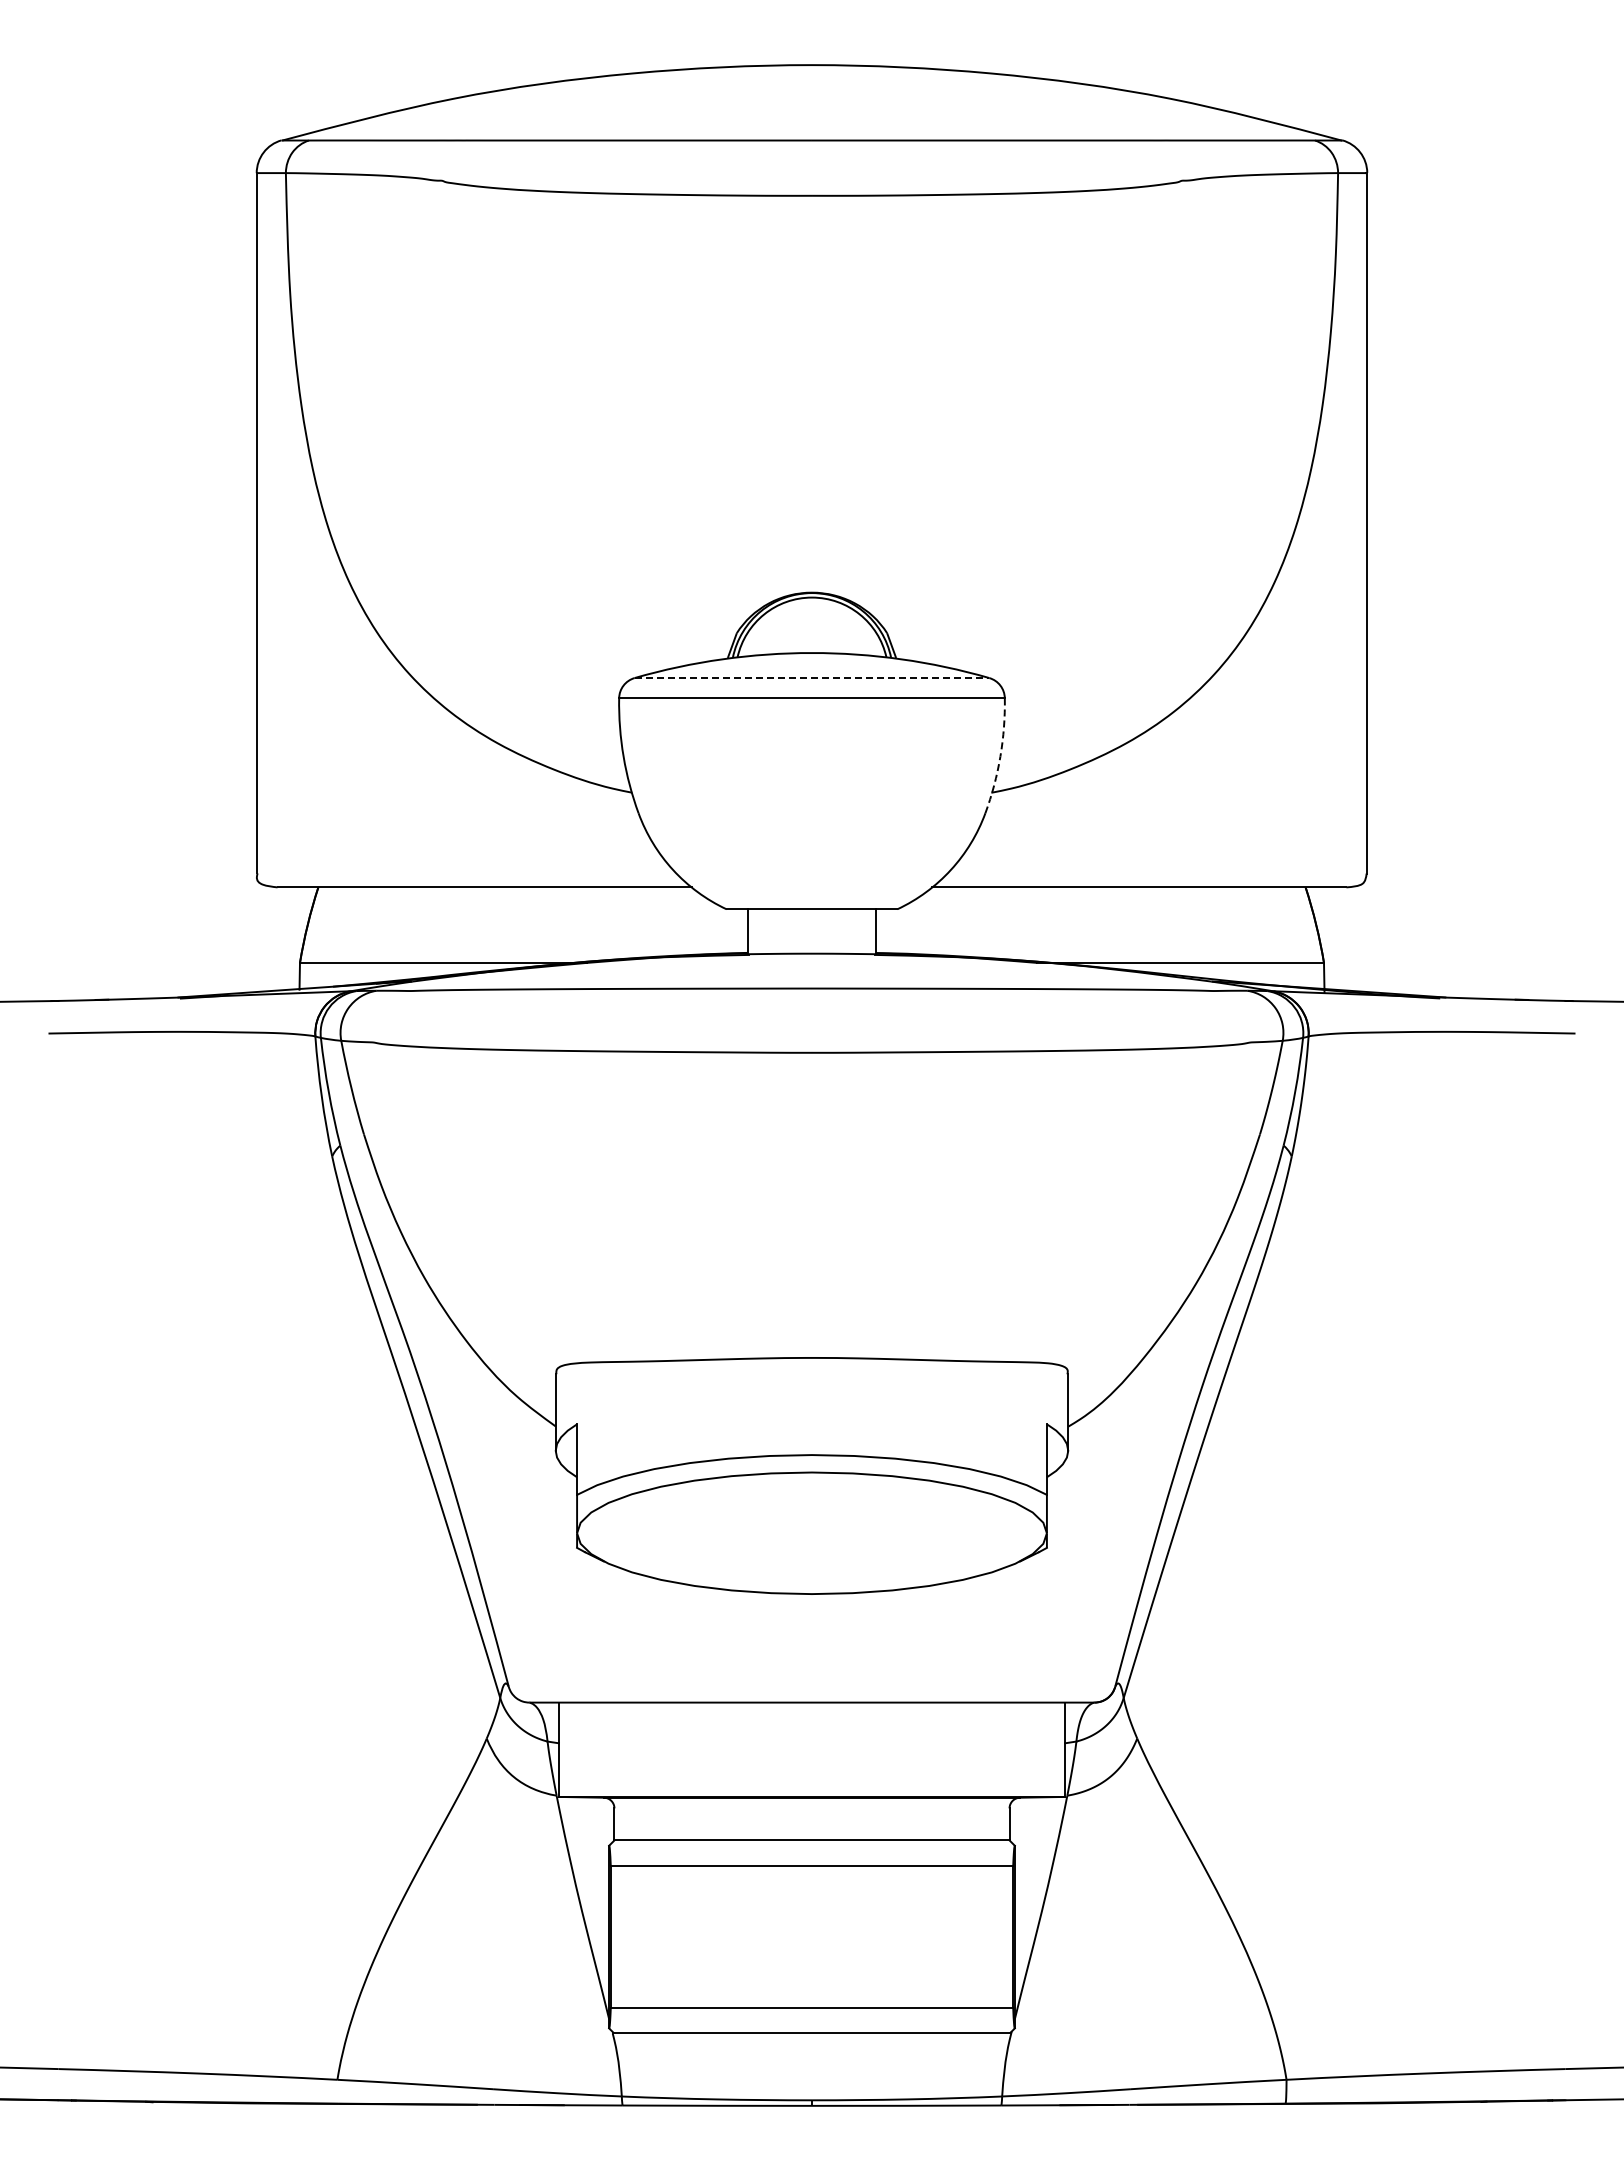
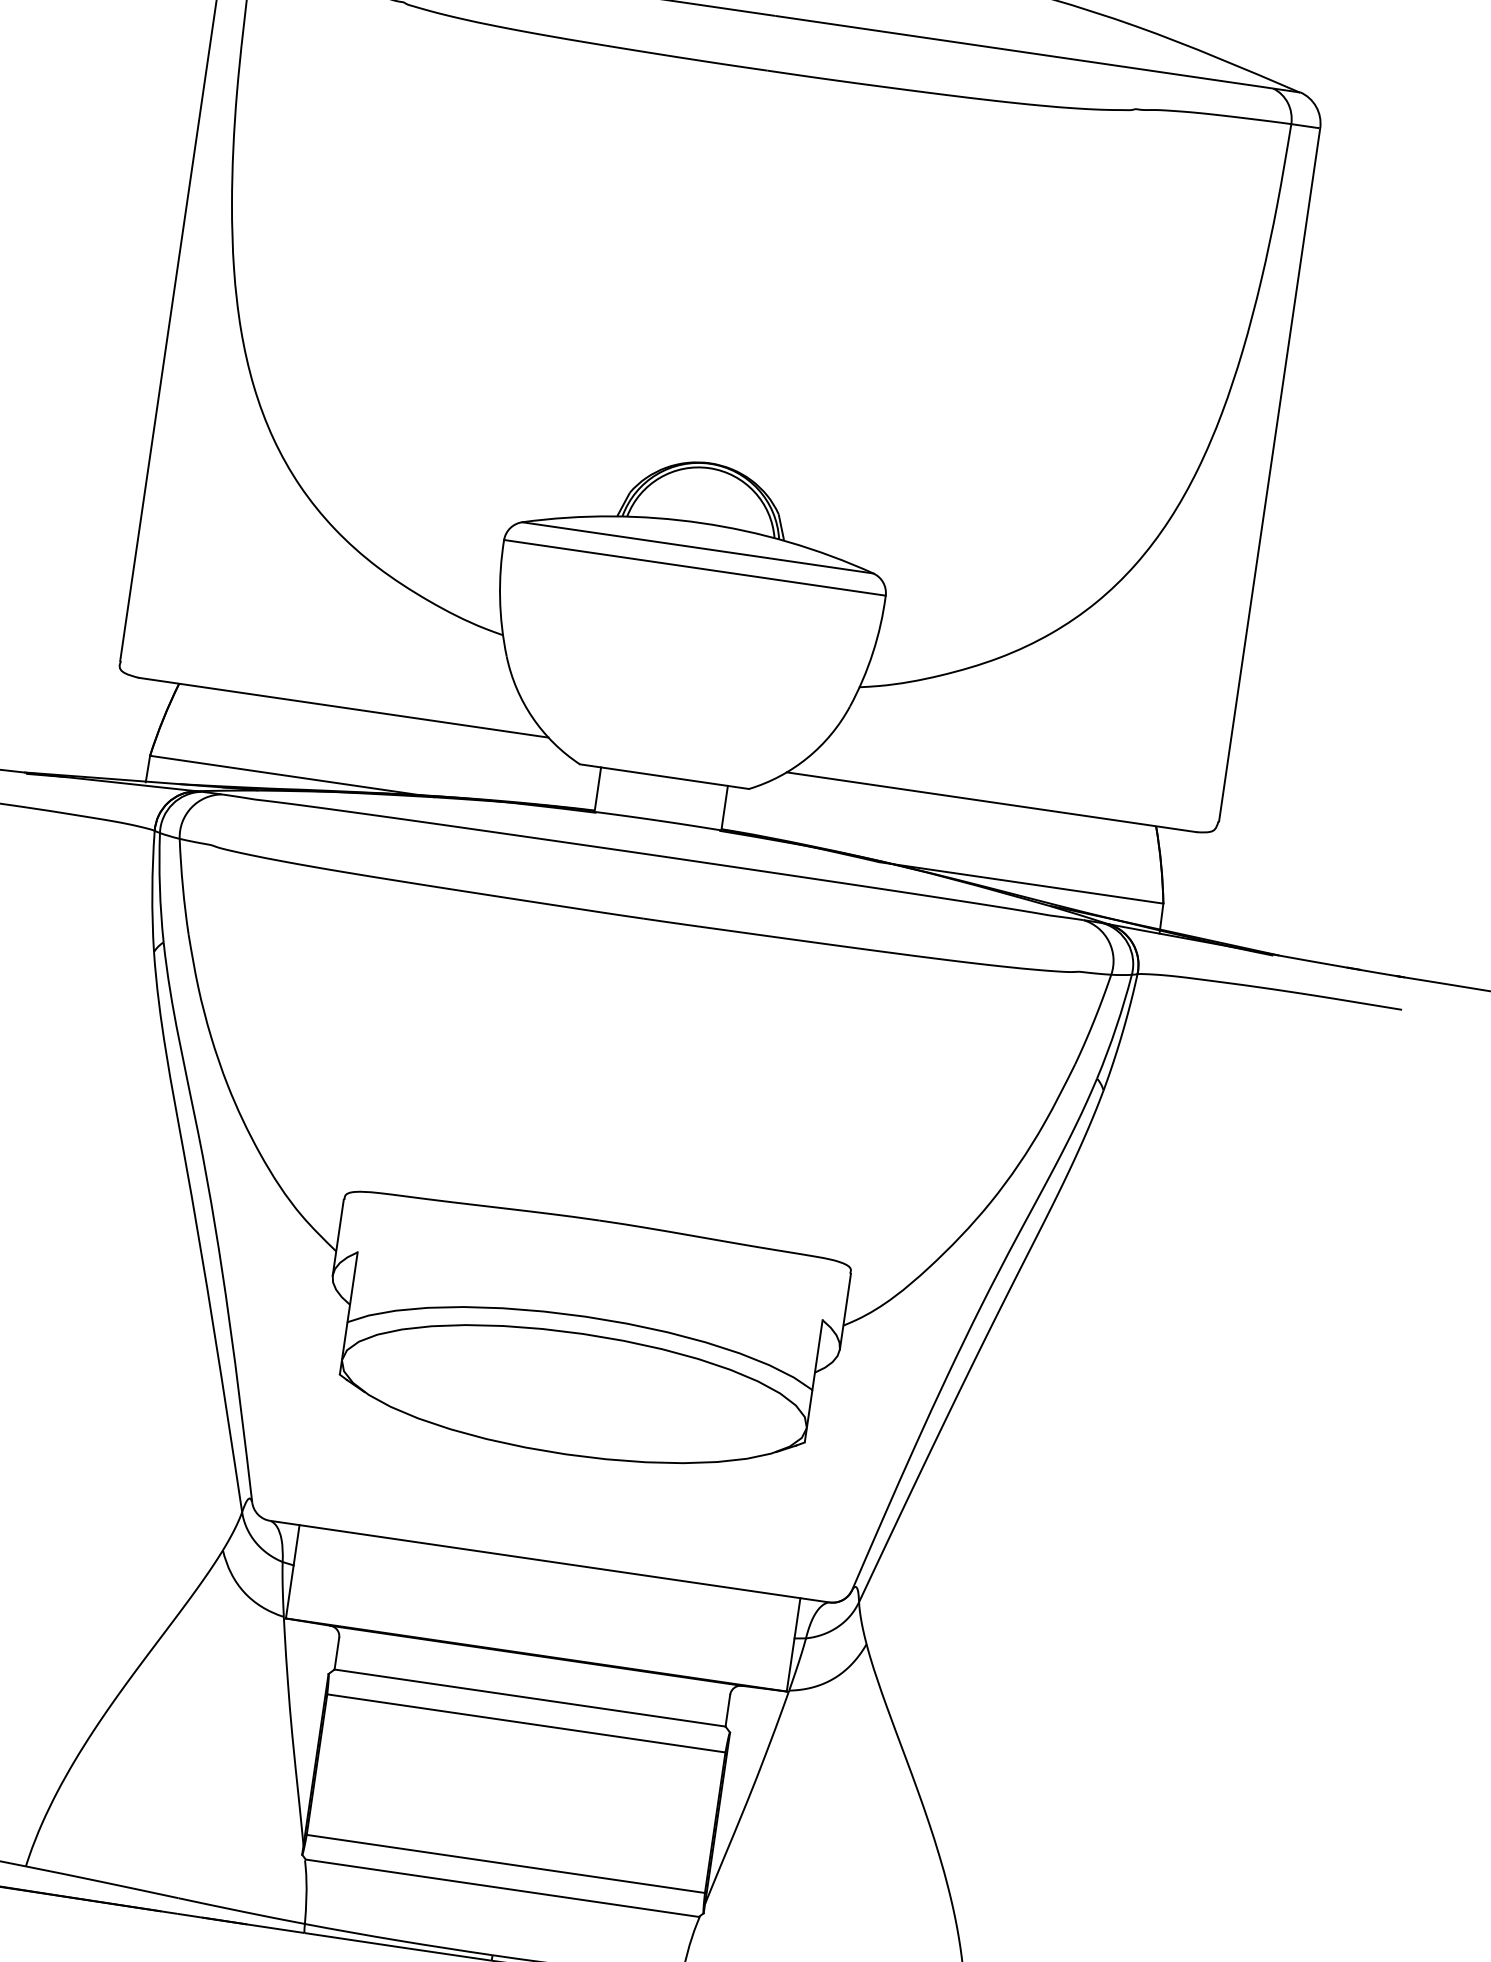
line: (812, 678) -> (698, 548), dashed -> solid
arc: (1000, 756) -> (873, 652), dashed -> solid

